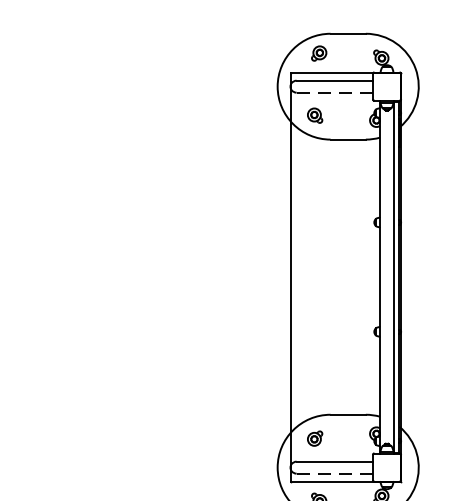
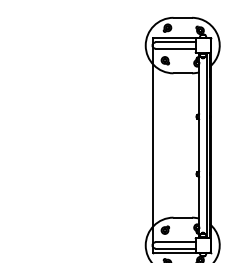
line: (336, 92) -> (176, 48), dashed -> solid
line: (336, 473) -> (176, 248), dashed -> solid

